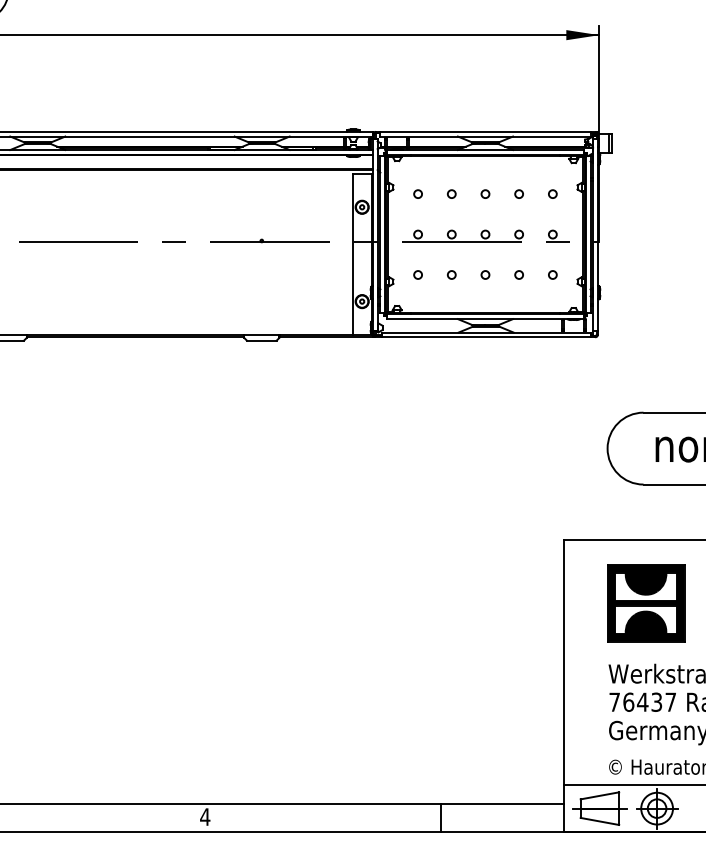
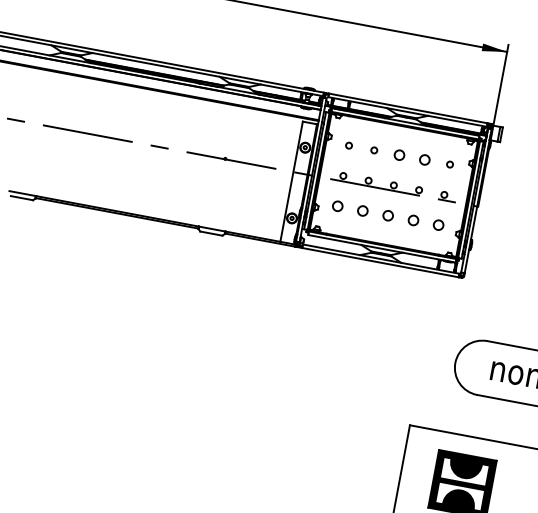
circle: (485, 193) -> (399, 154), size x1.6
circle: (518, 193) -> (424, 159), size x1.6
circle: (417, 274) -> (337, 205), size x1.6
circle: (451, 274) -> (362, 210), size x1.6
circle: (485, 274) -> (388, 215), size x1.6
circle: (518, 274) -> (413, 220), size x1.6
circle: (552, 274) -> (438, 224), size x1.6

